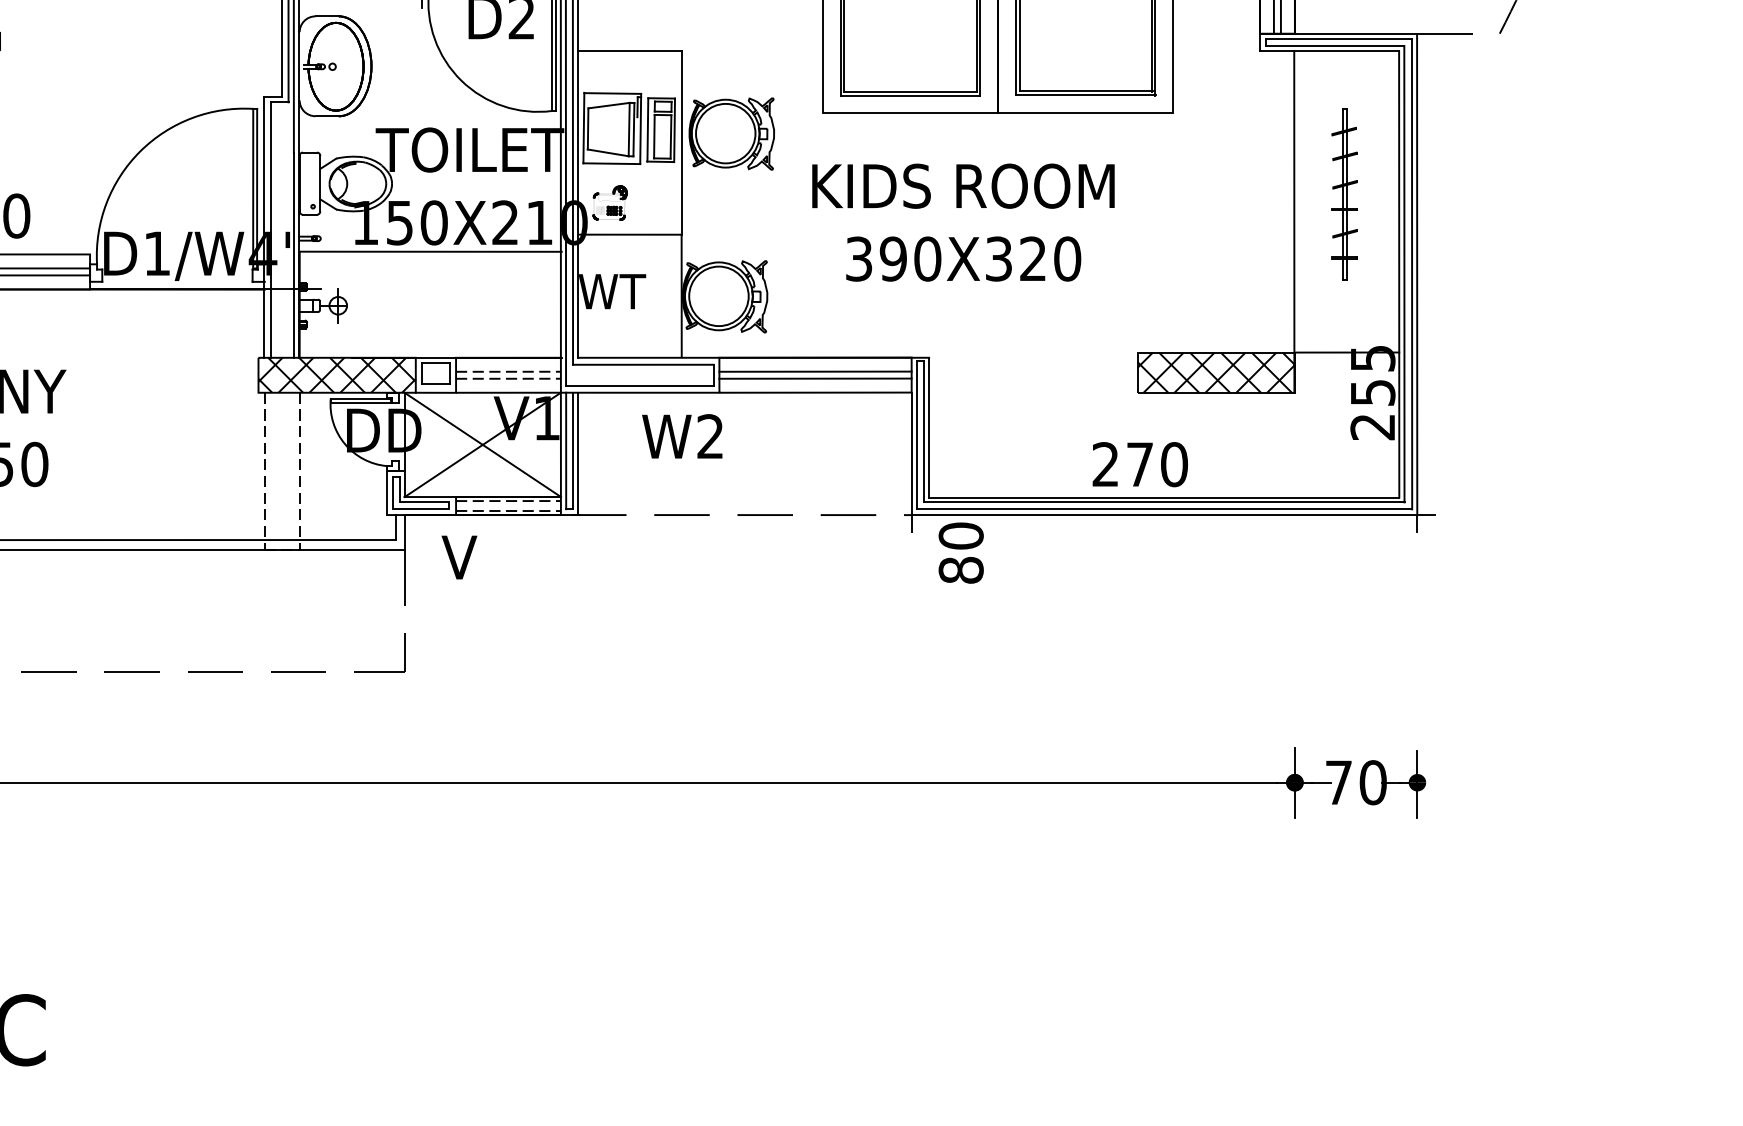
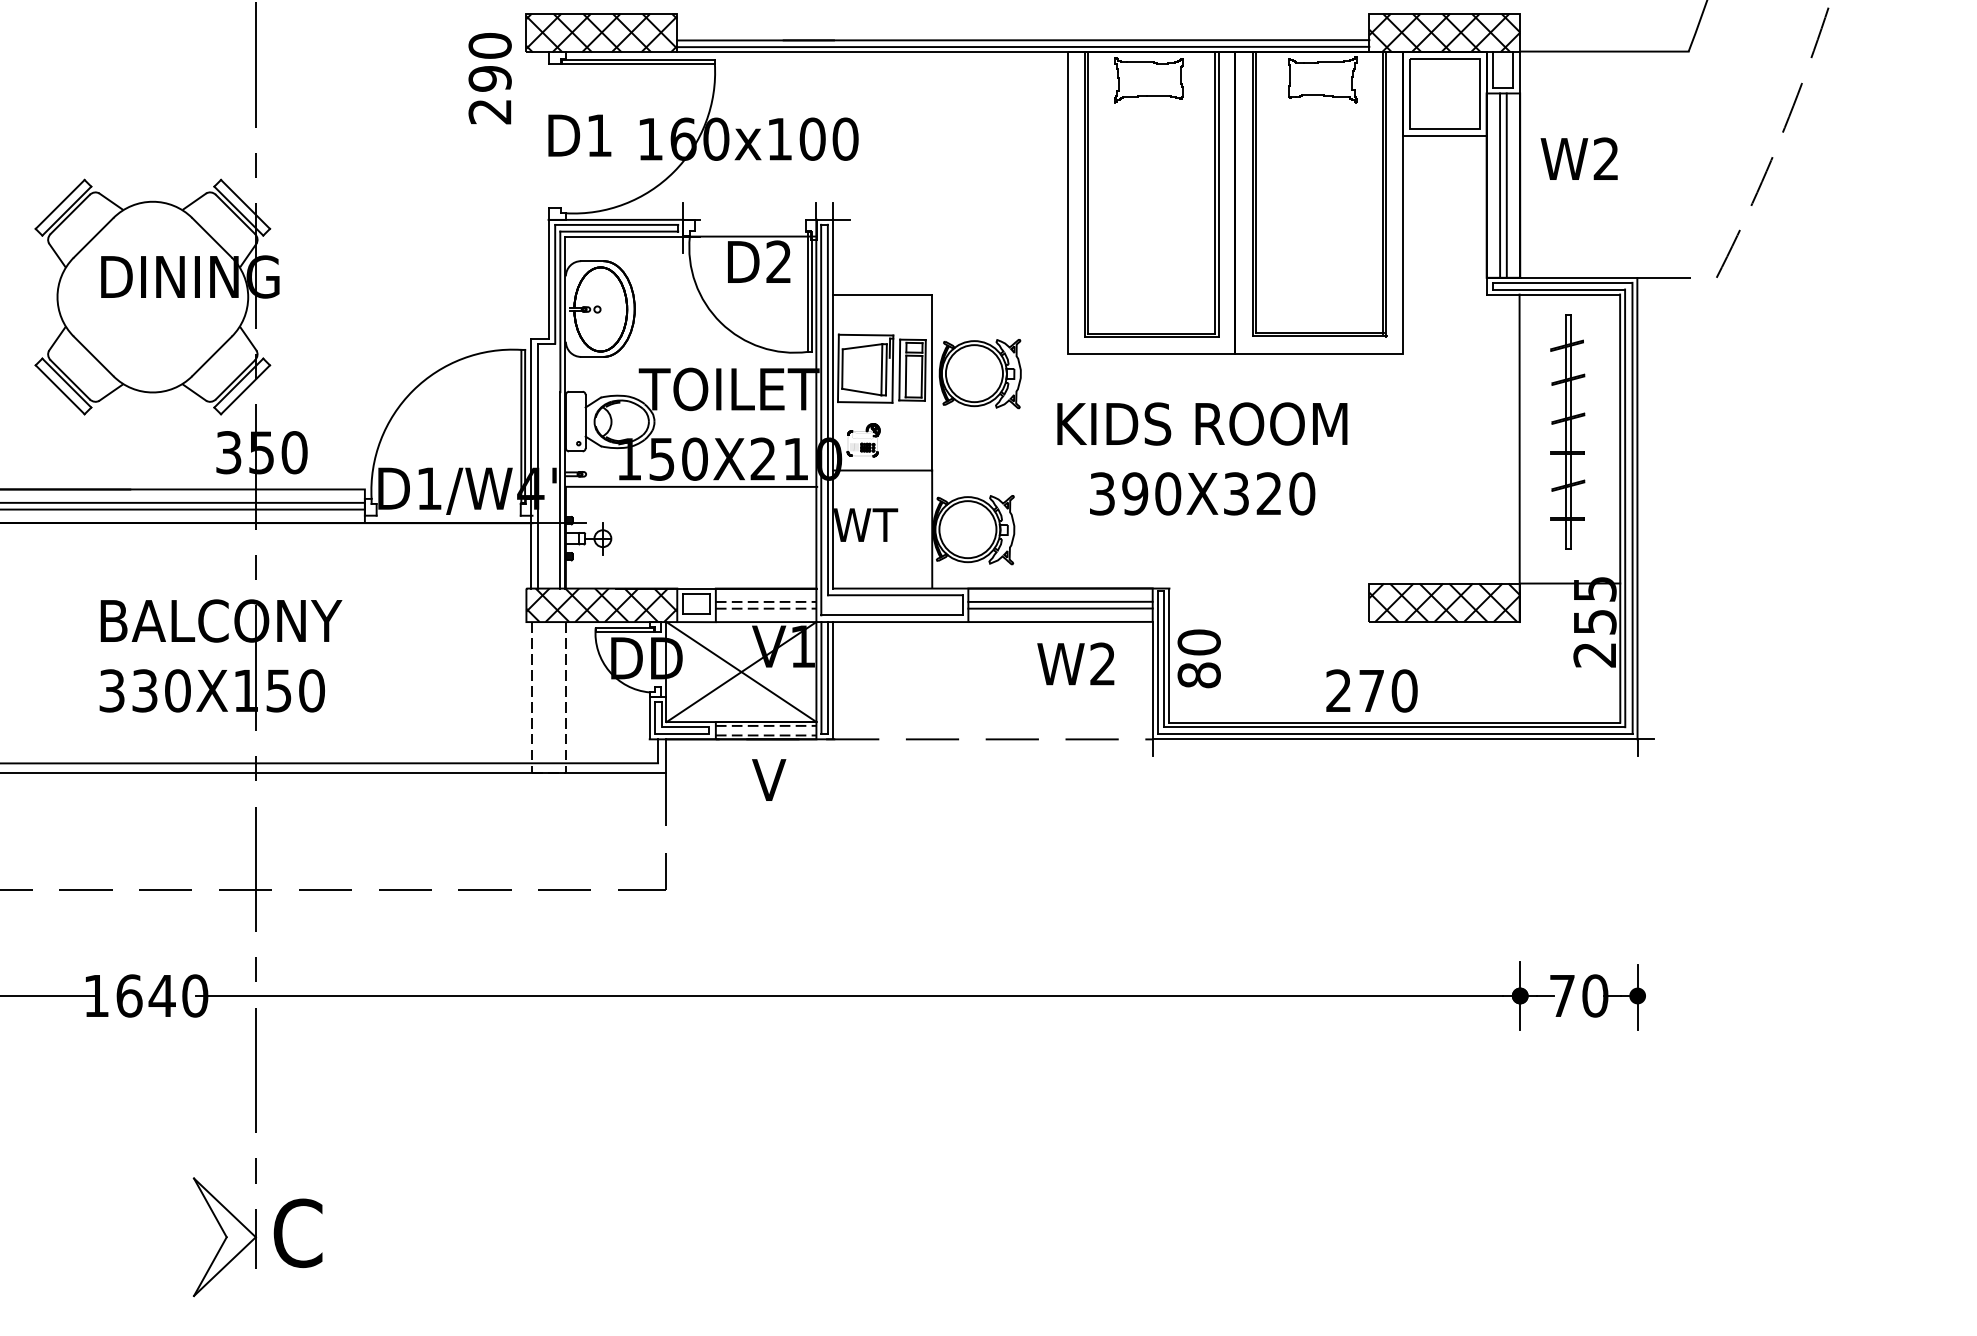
part: (1344, 194) -> (1567, 431), size x1.43
text: (681, 435) -> (1075, 663), moved
text: (960, 552) -> (1198, 658), moved
text: (459, 556) -> (769, 779), moved

